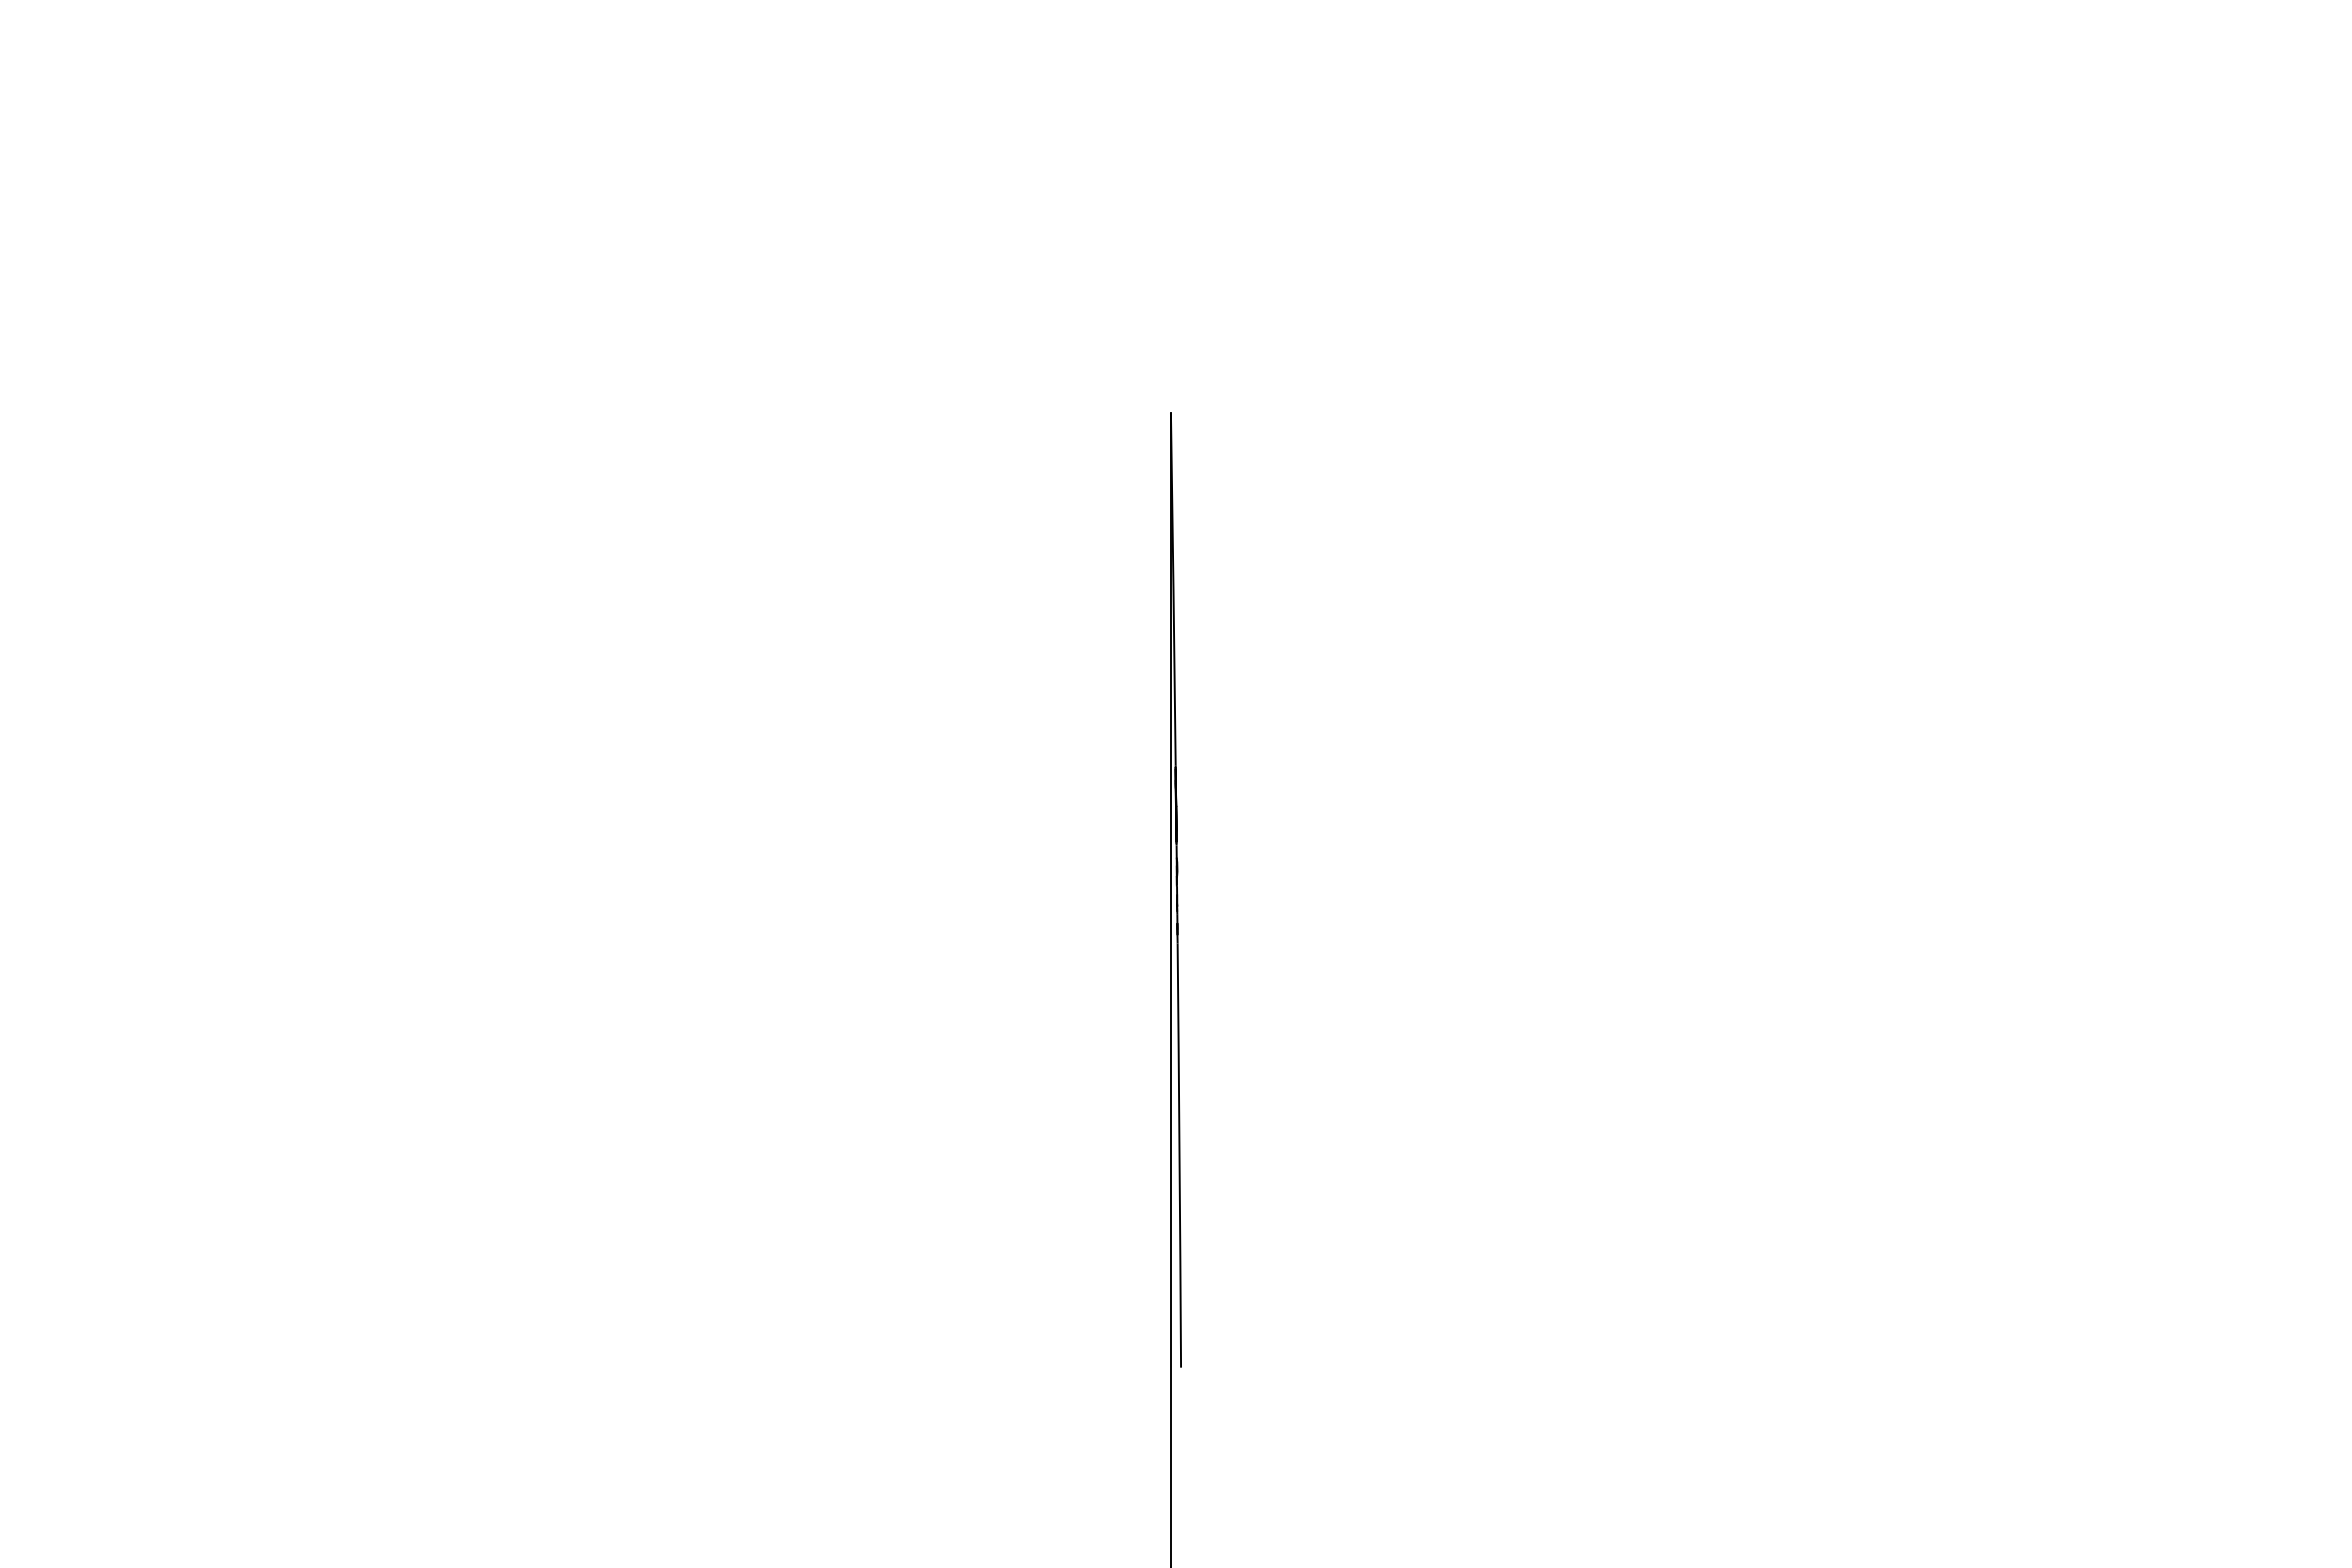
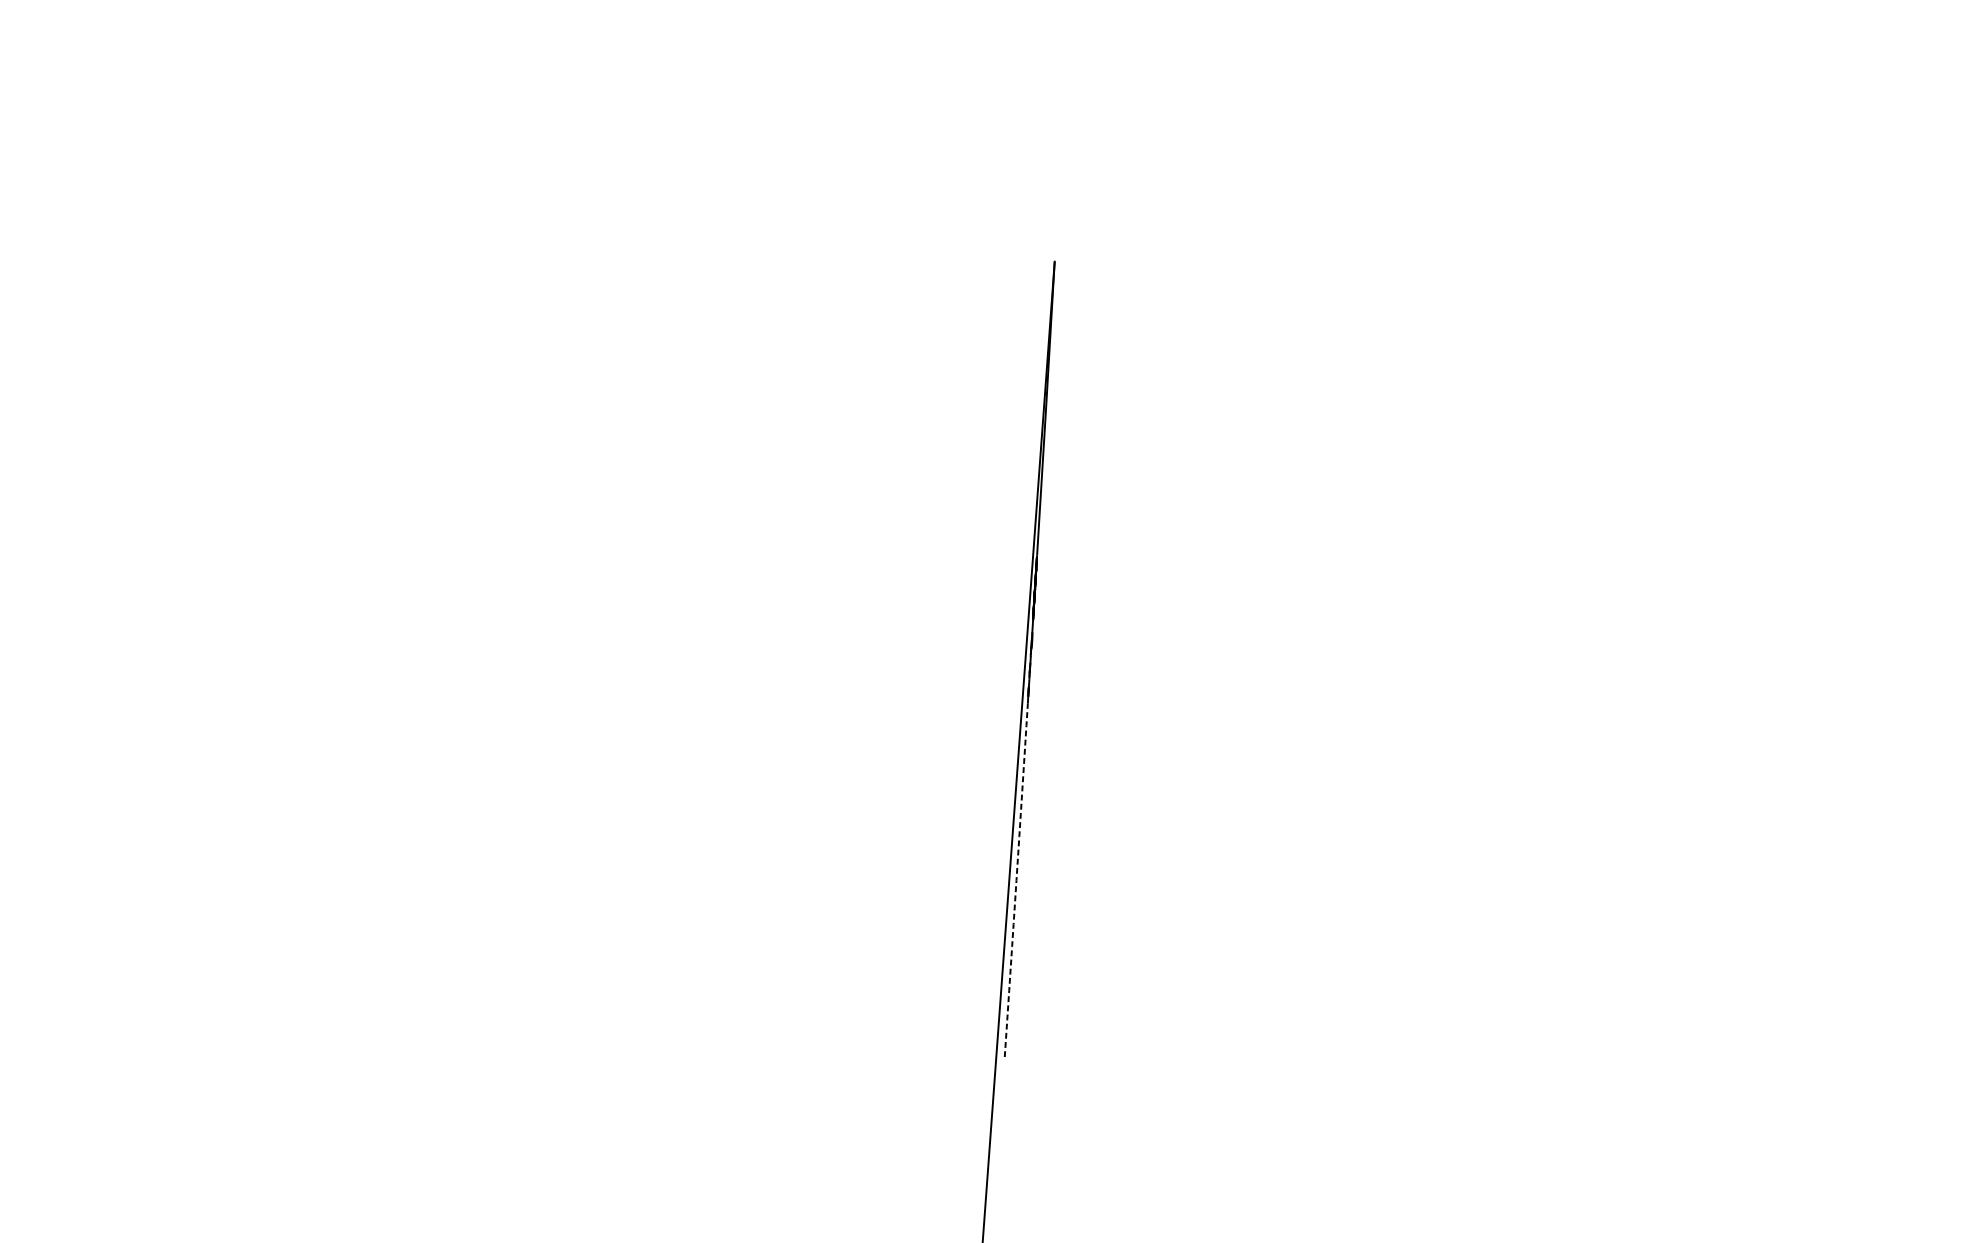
arc: (1179, 1155) -> (1016, 880), solid -> dashed

